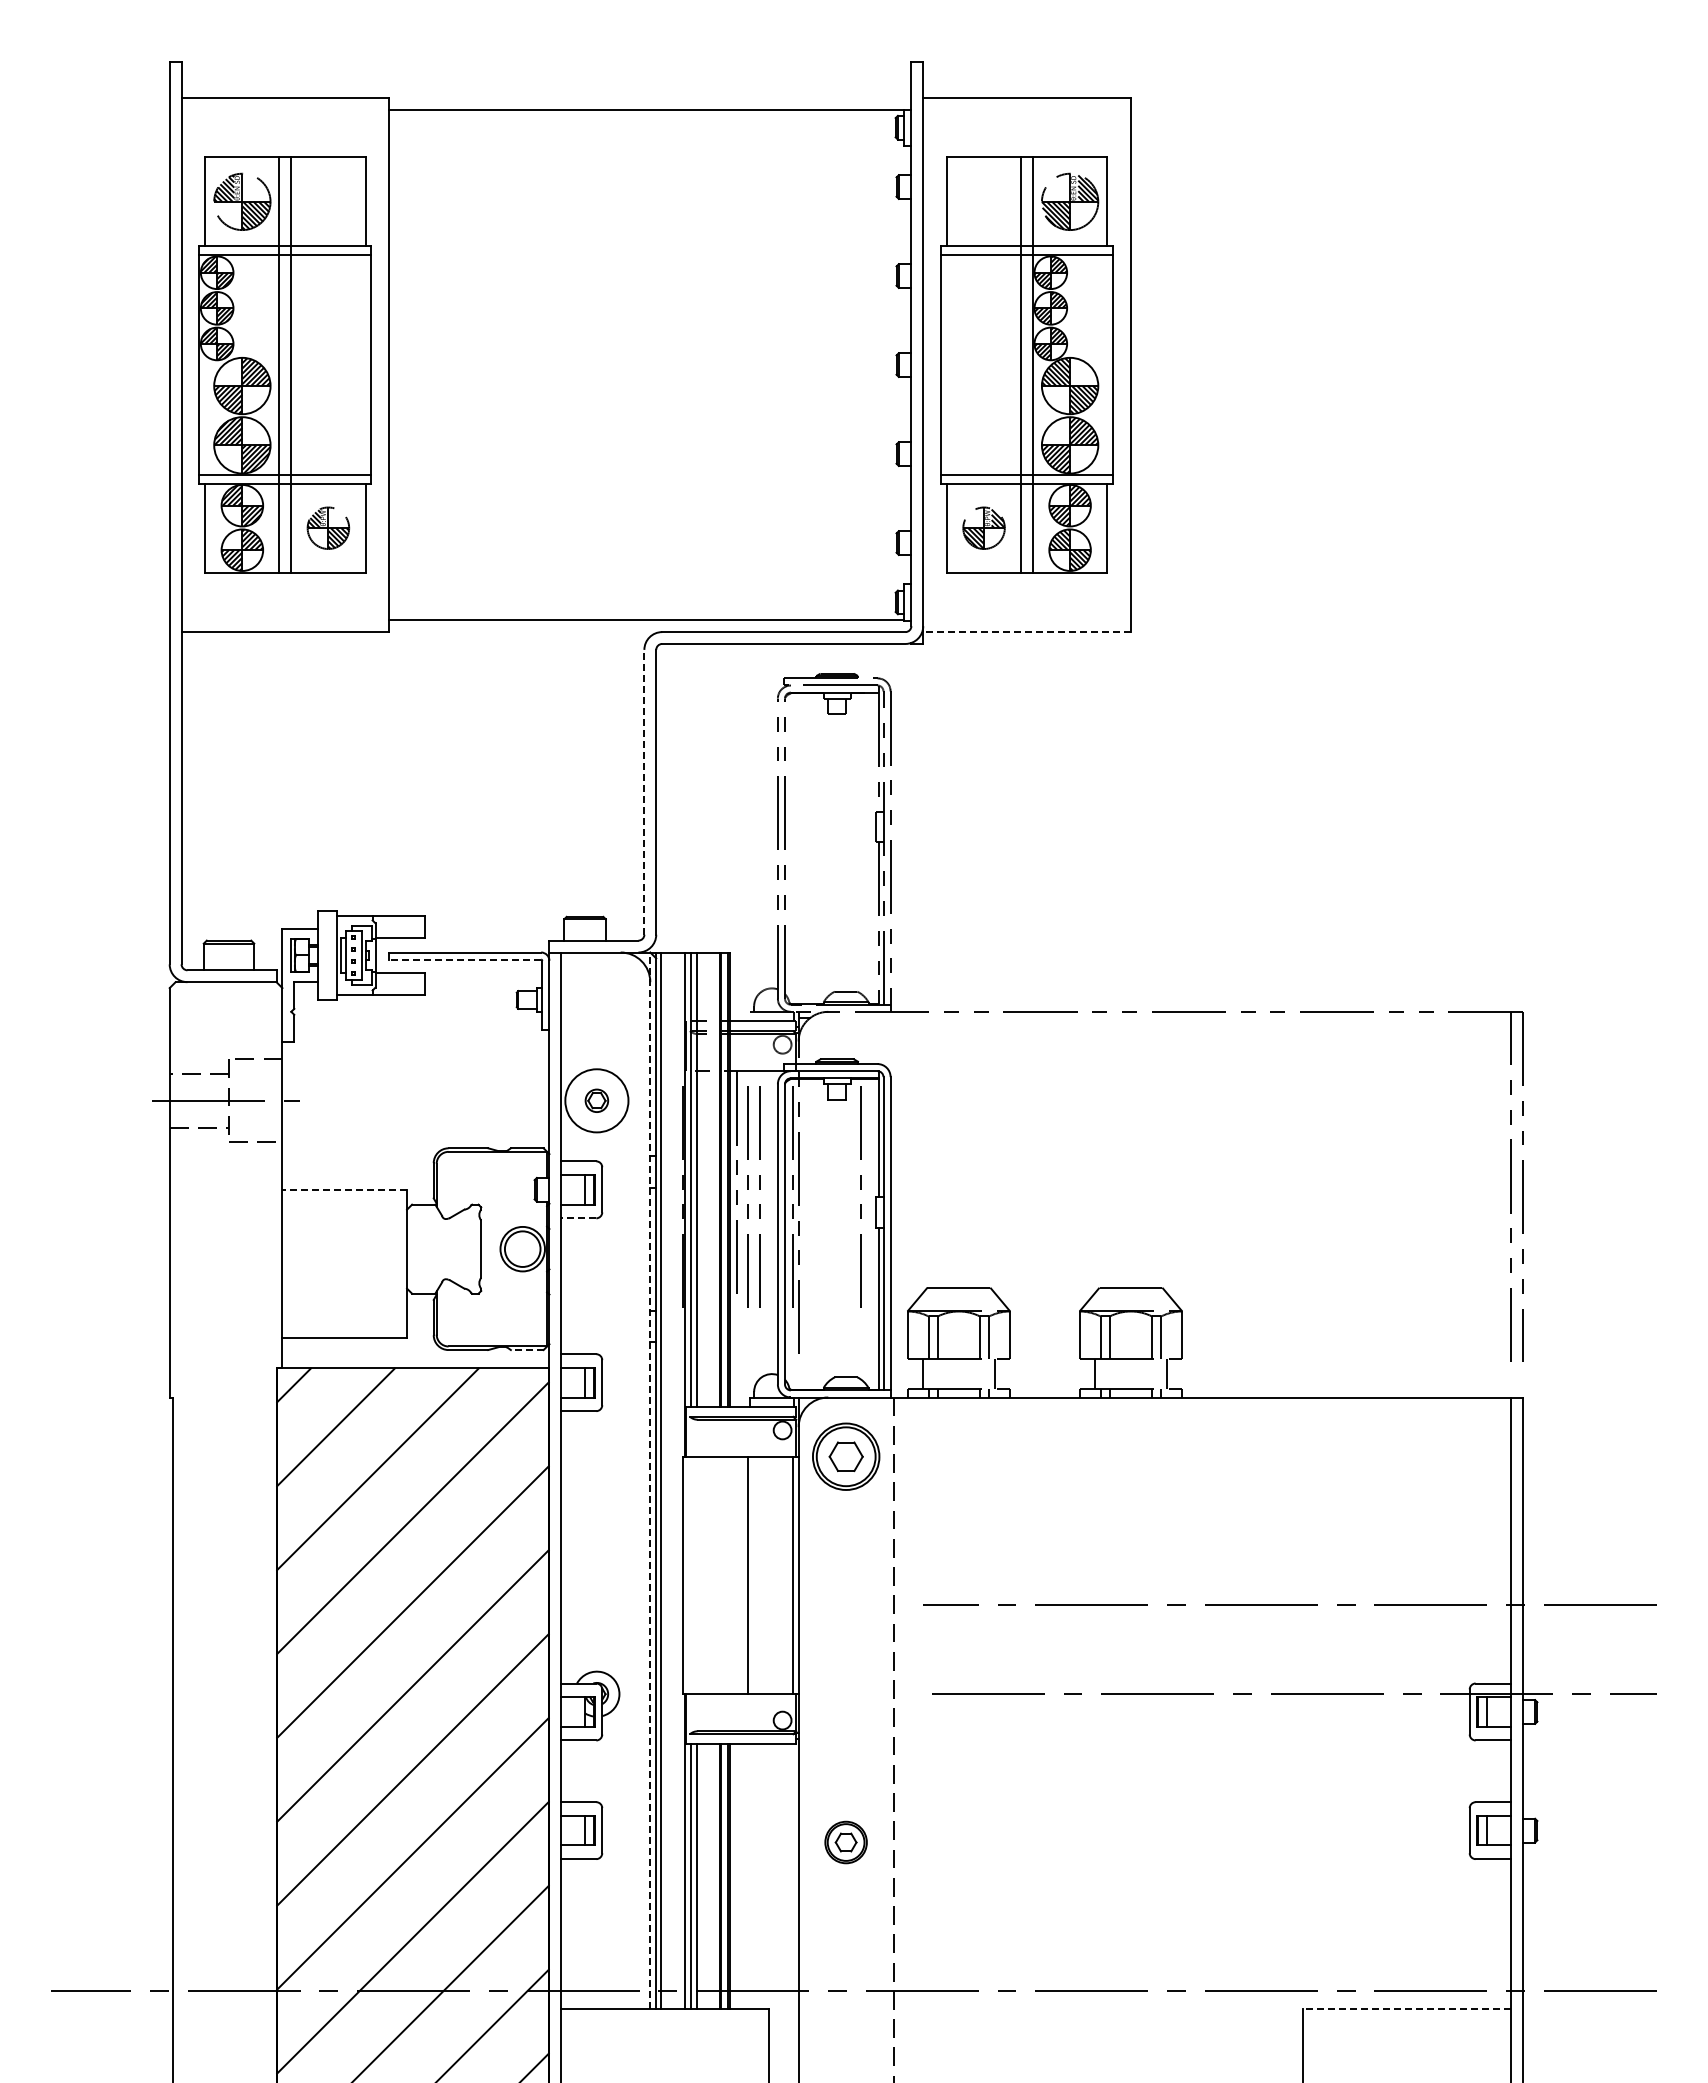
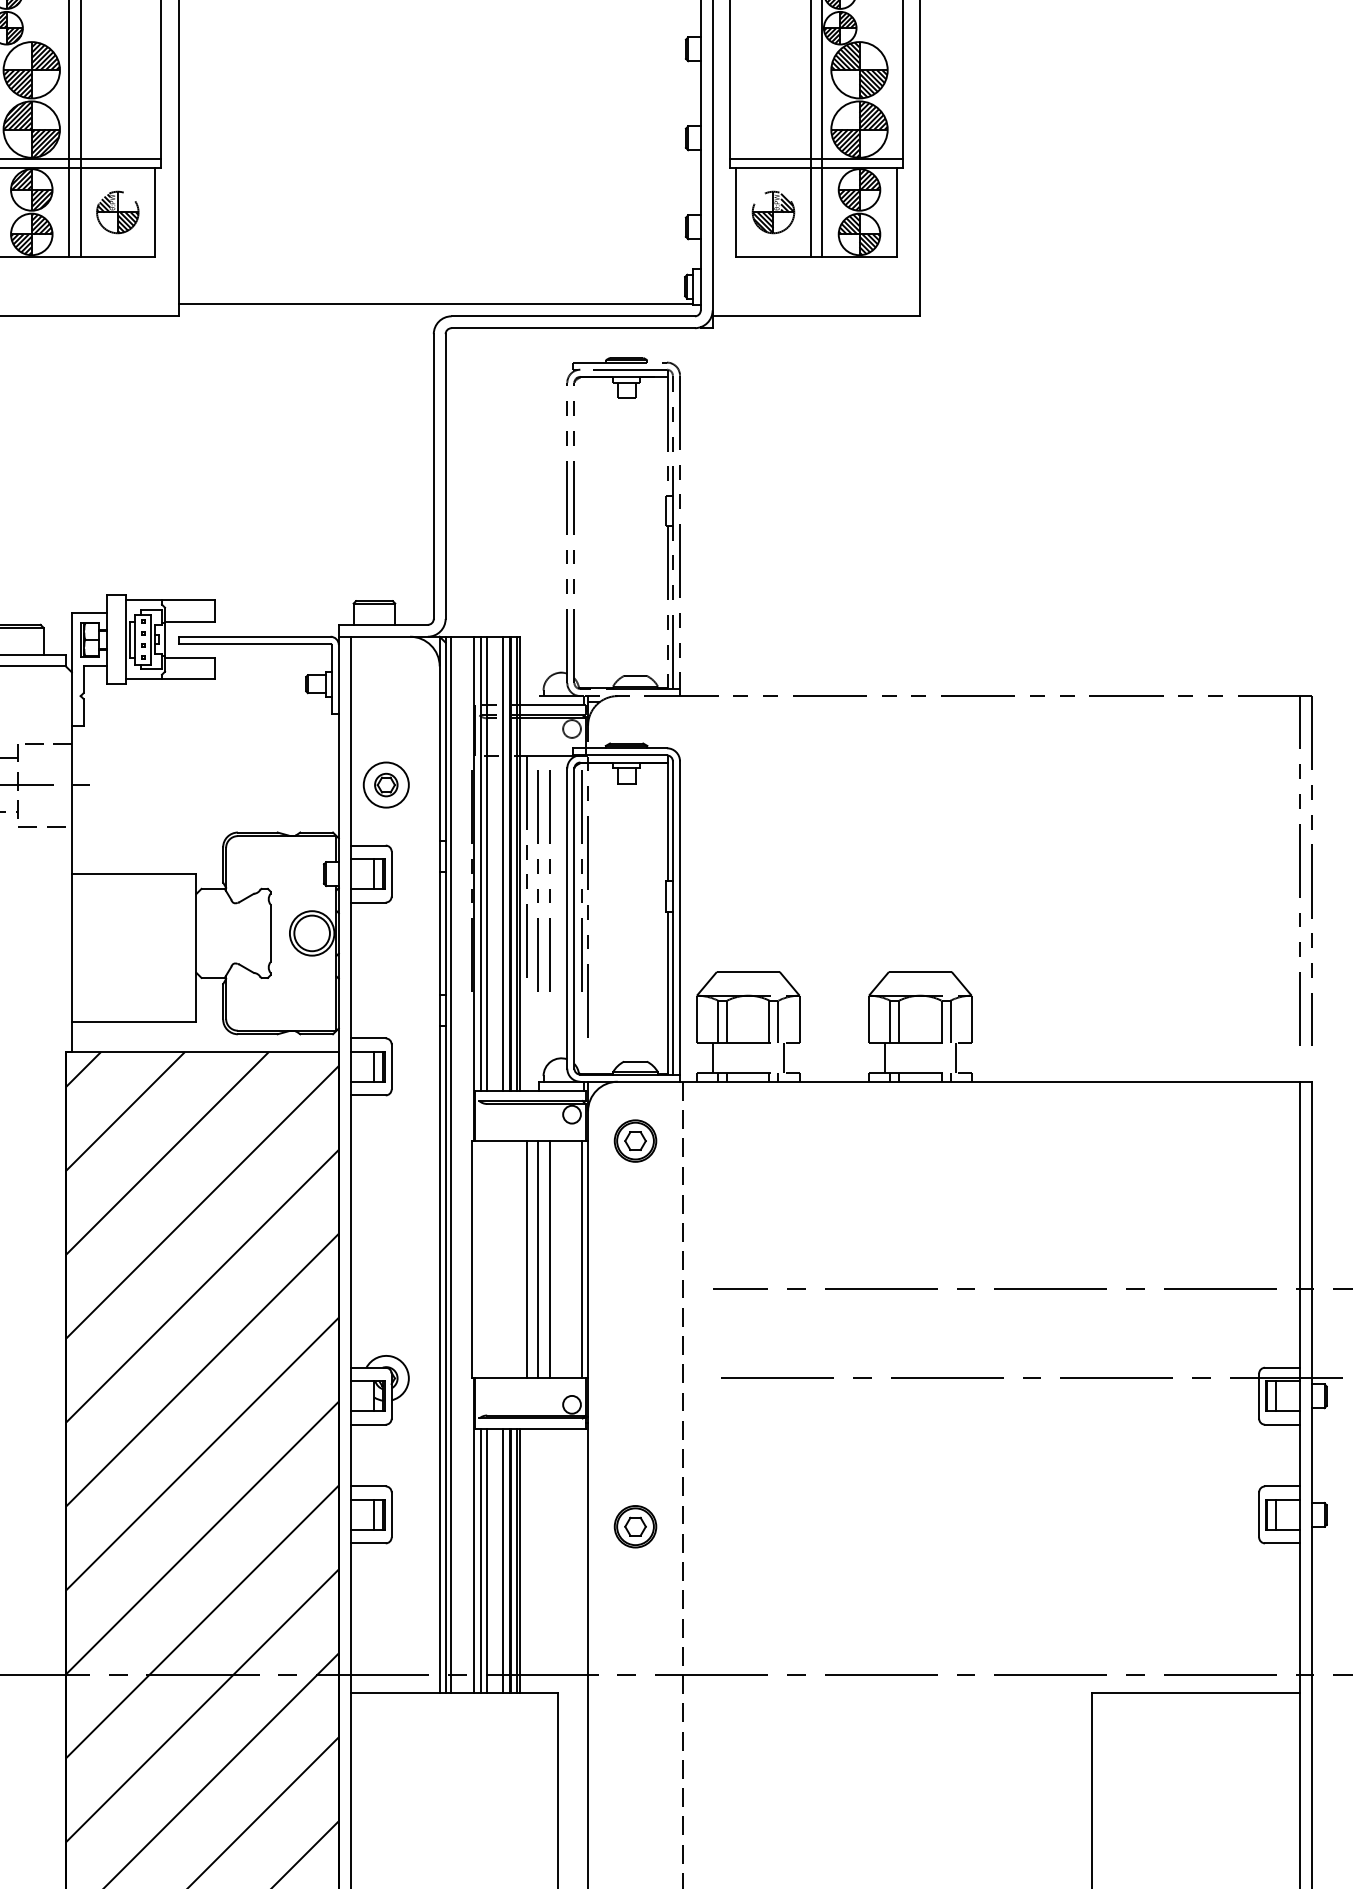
line: (1027, 632) -> (816, 316), dashed -> solid
line: (644, 791) -> (433, 475), dashed -> solid
line: (465, 959) -> (254, 643), dashed -> solid
circle: (596, 1100) -> (385, 784), size x0.71
line: (713, 1179) -> (502, 863), added
line: (344, 1189) -> (133, 873), dashed -> solid
line: (860, 1189) -> (649, 873), removed
line: (578, 1218) -> (367, 902), dashed -> solid
line: (526, 1350) -> (315, 1034), dashed -> solid
part: (845, 1456) -> (634, 1140), size x0.62
line: (650, 1480) -> (439, 1164), dashed -> solid
line: (737, 1575) -> (526, 1259), added
line: (760, 1575) -> (549, 1259), added
line: (713, 1876) -> (502, 1560), added
line: (1406, 2008) -> (1195, 1692), dashed -> solid

